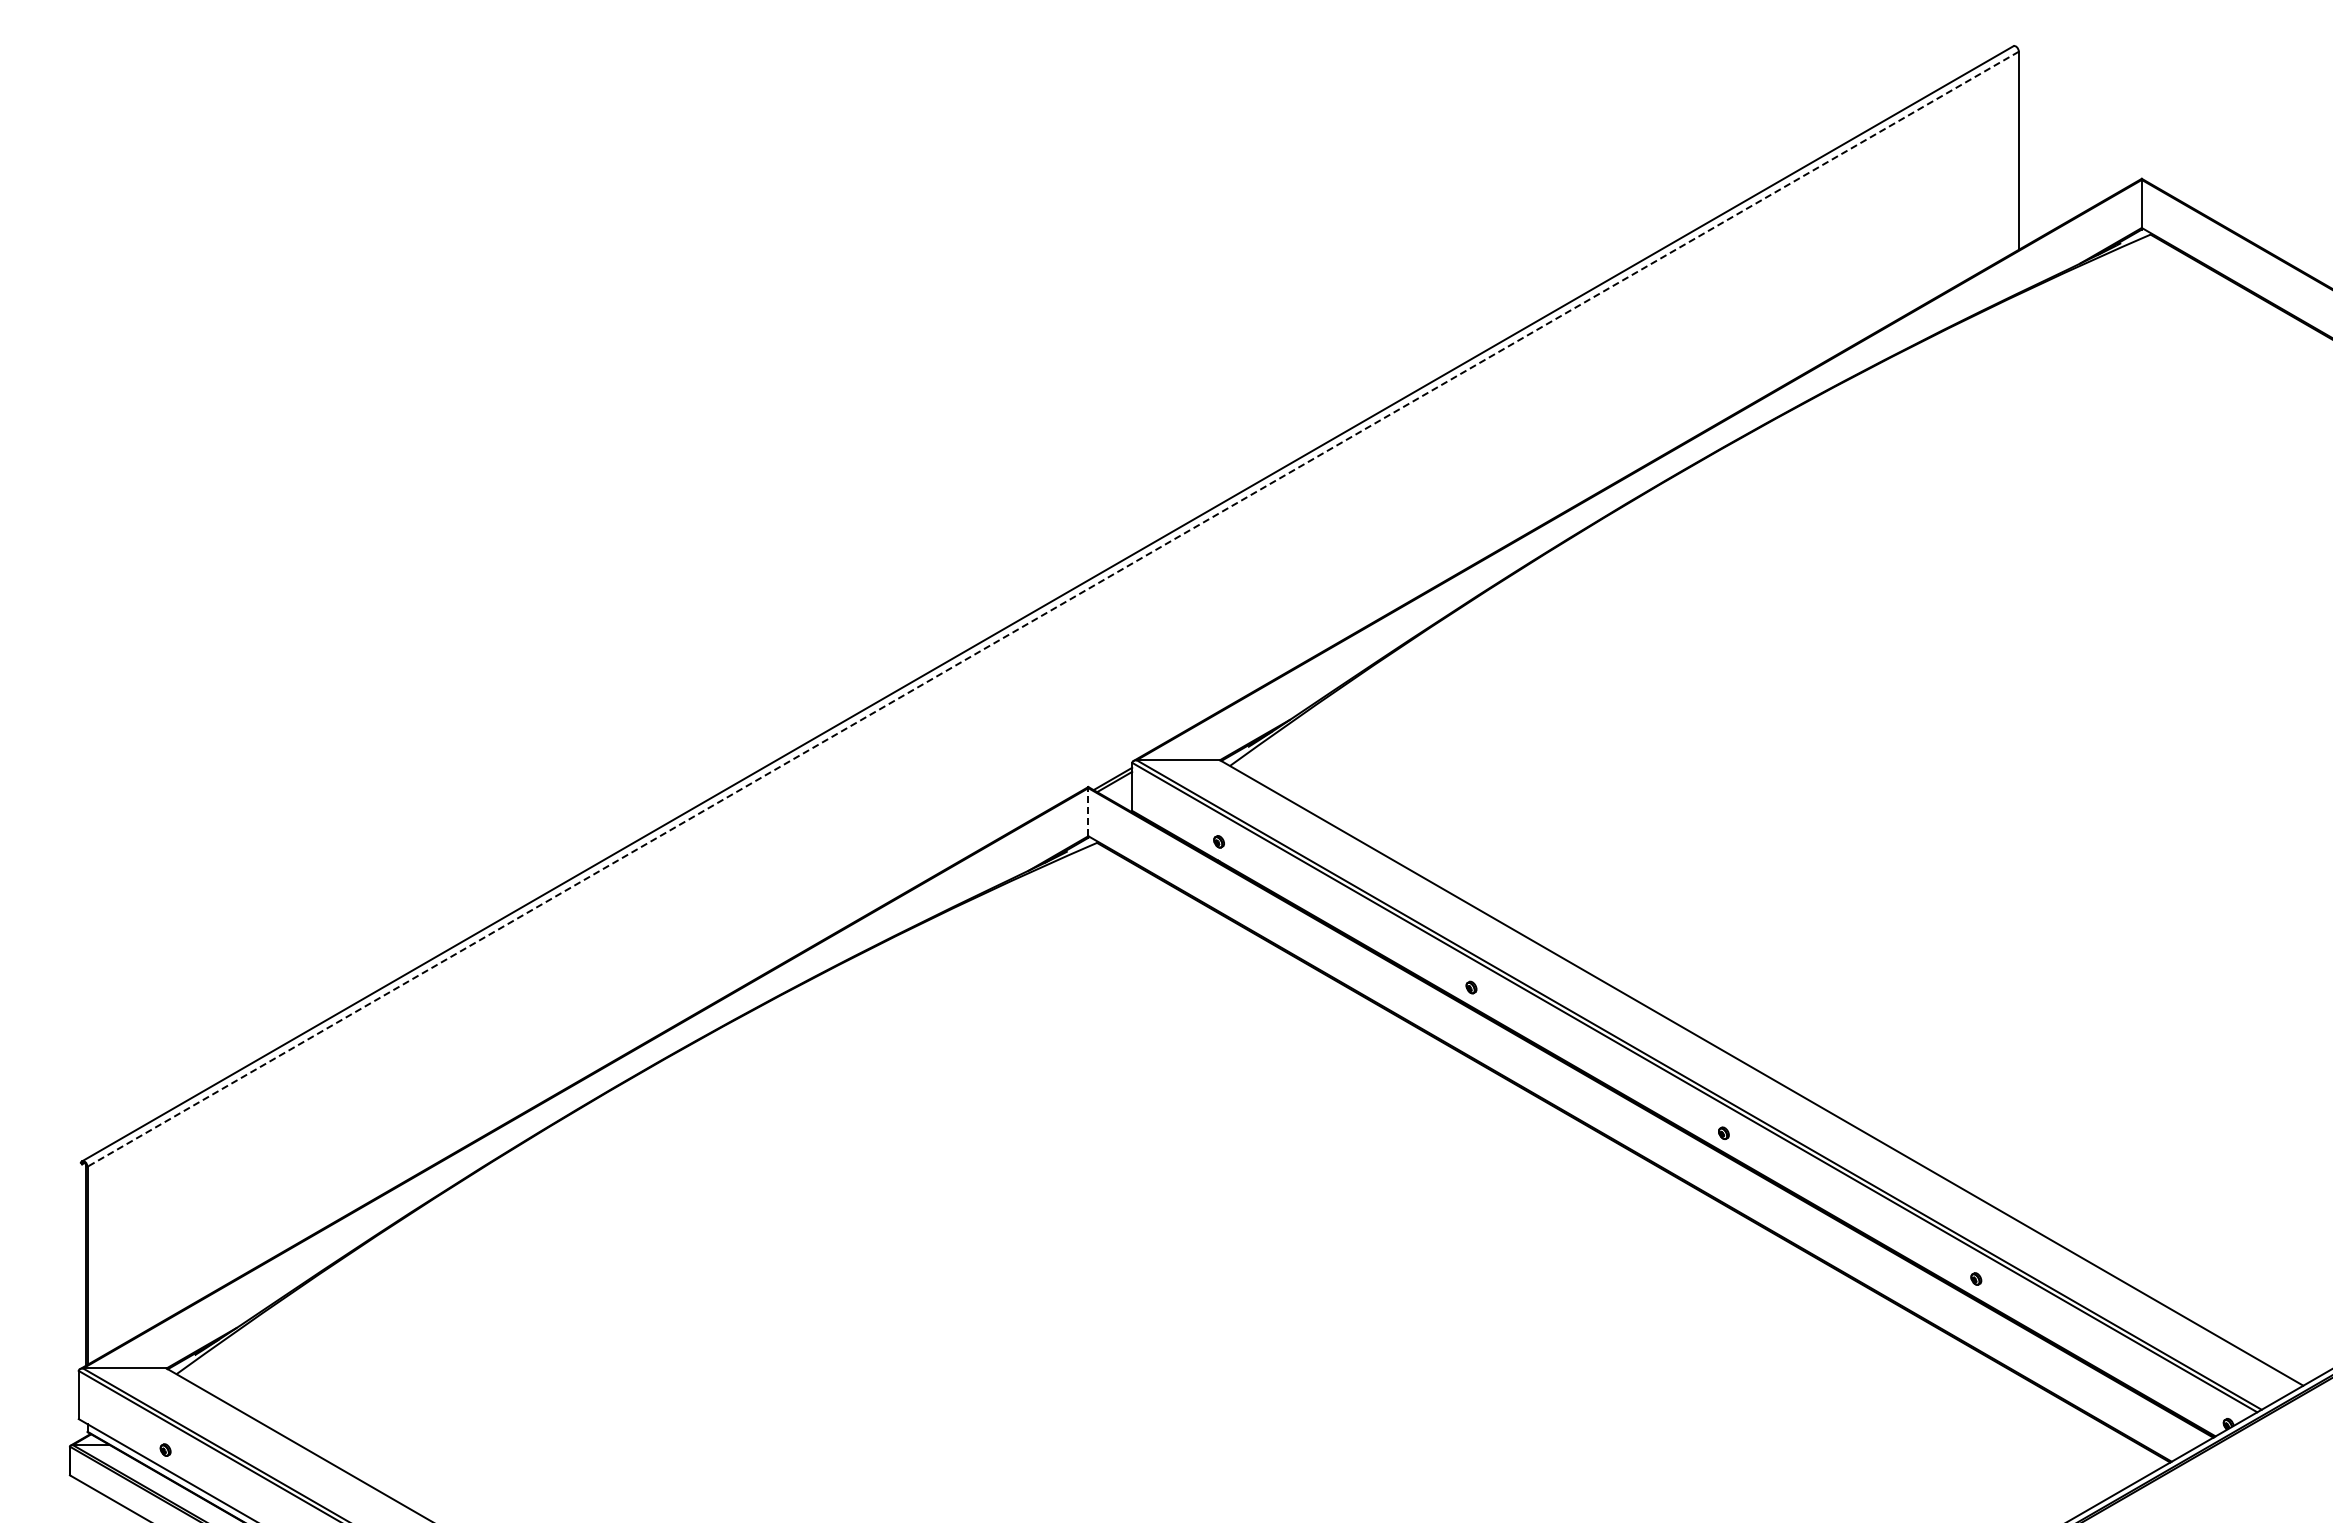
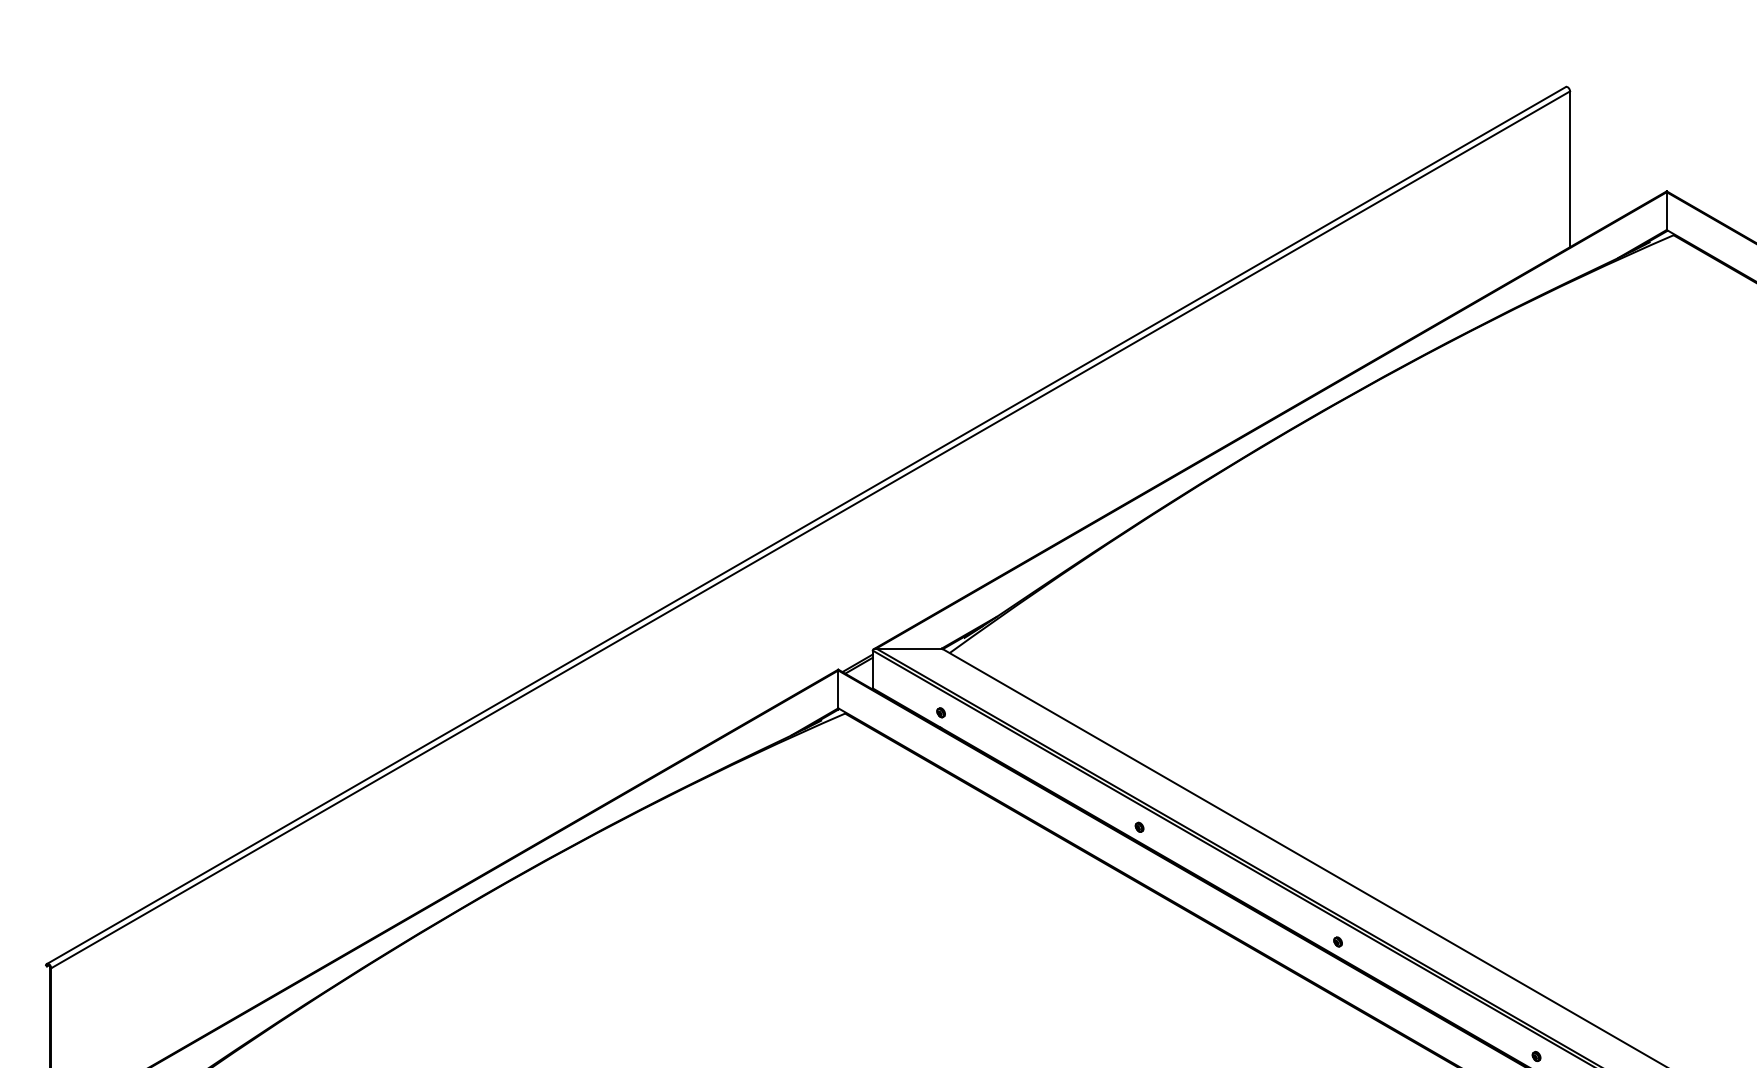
line: (1052, 609) -> (810, 530), dashed -> solid
line: (1088, 811) -> (838, 688), dashed -> solid

